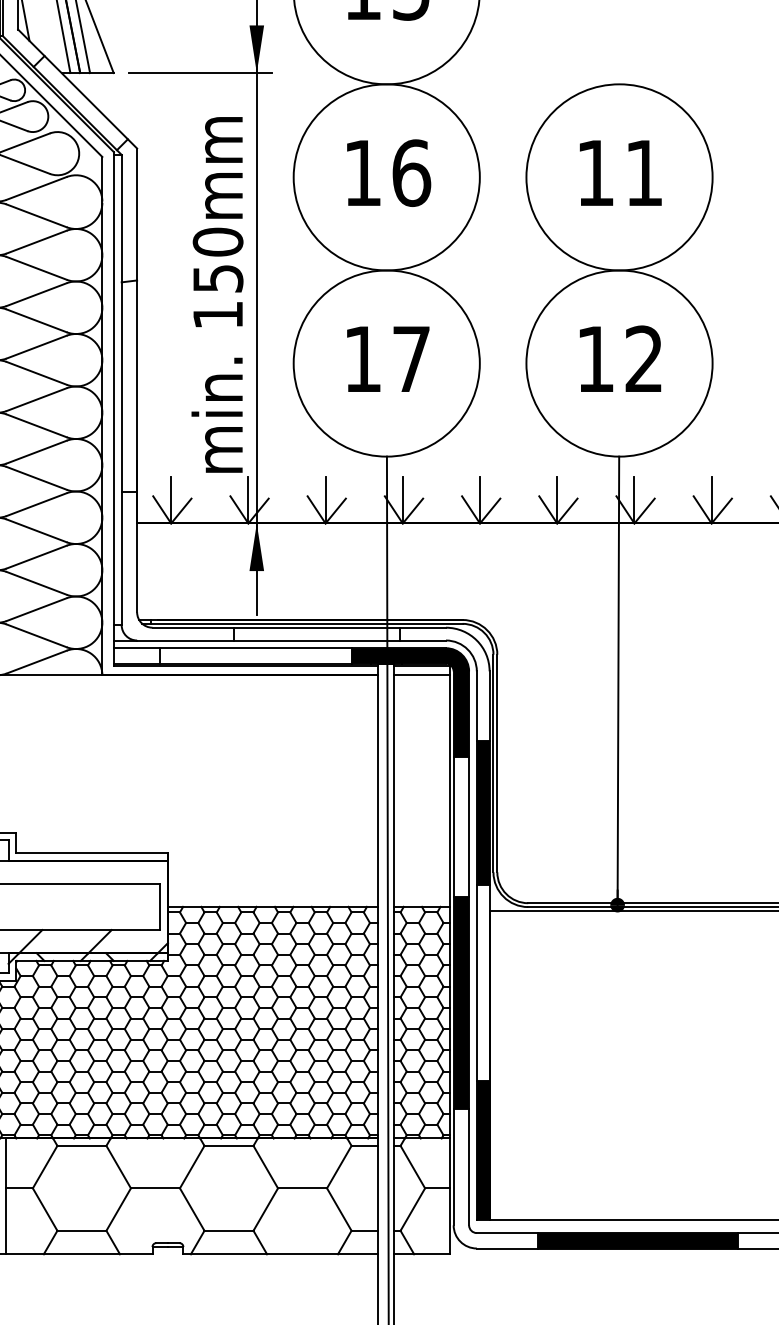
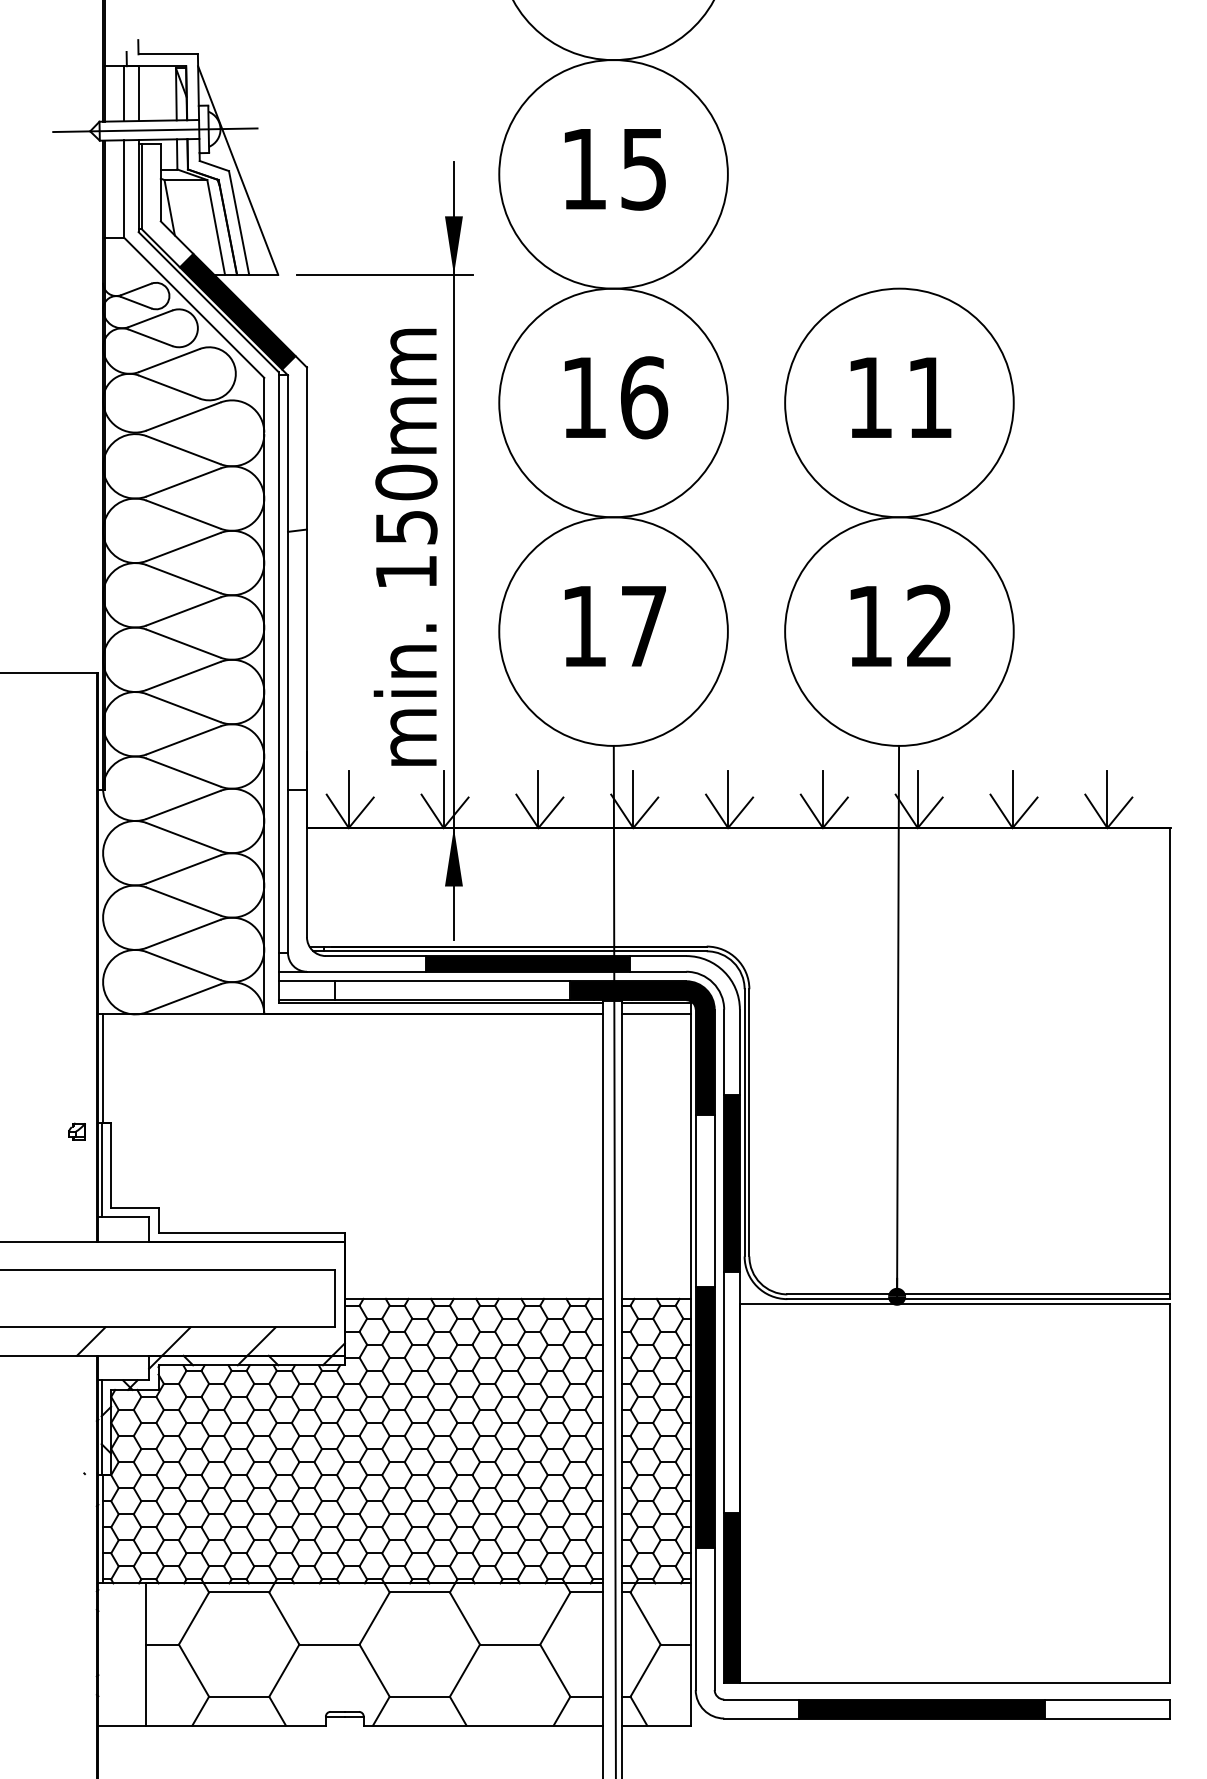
fill: (80, 102) -> (237, 311), added
fill: (317, 633) -> (528, 963), added

